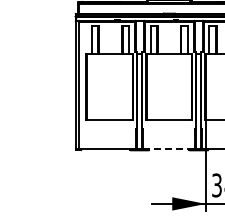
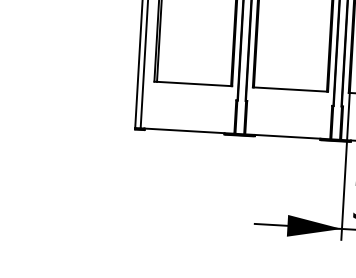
line: (169, 149) -> (288, 136), dashed -> solid

